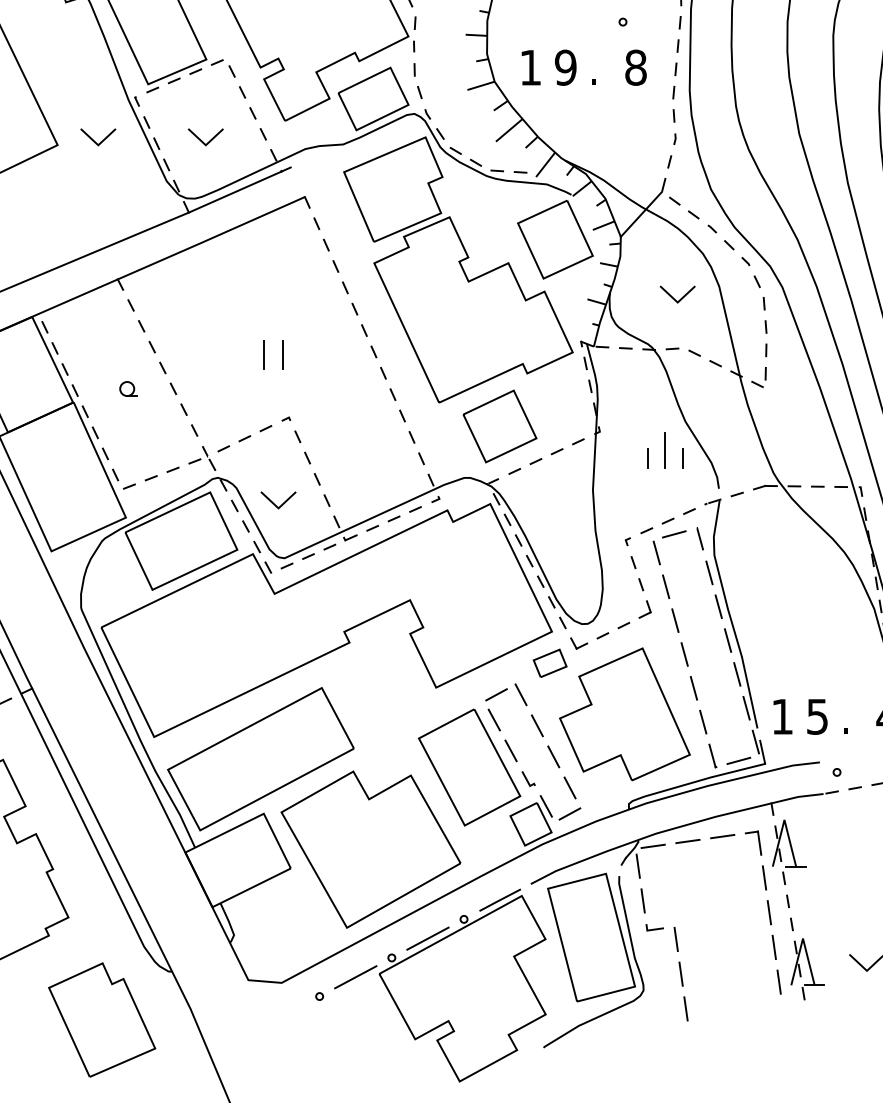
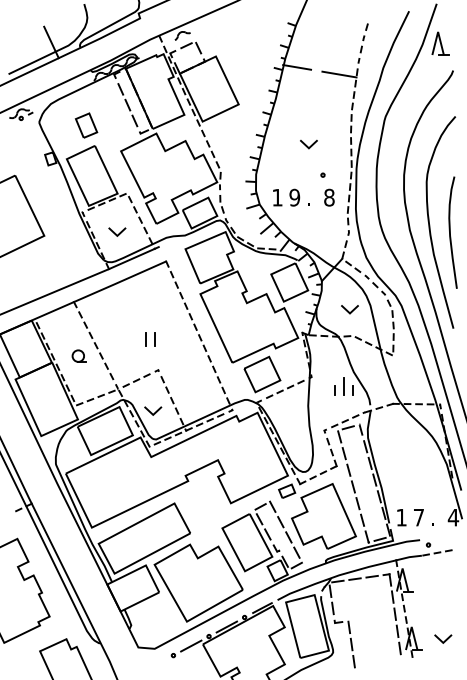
line: (94, 138) -> (62, 232), removed
part: (126, 387) -> (78, 355), size x1.67
text: (816, 716) -> (418, 517), 5 -> 7

